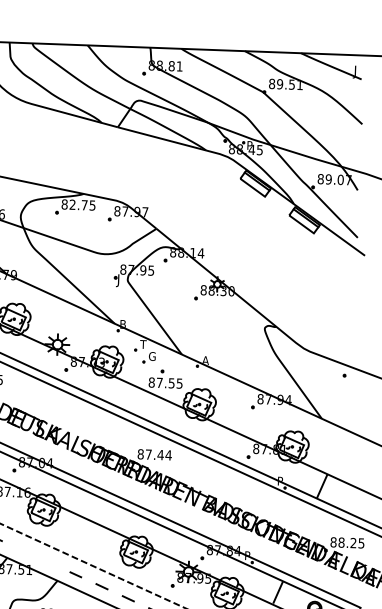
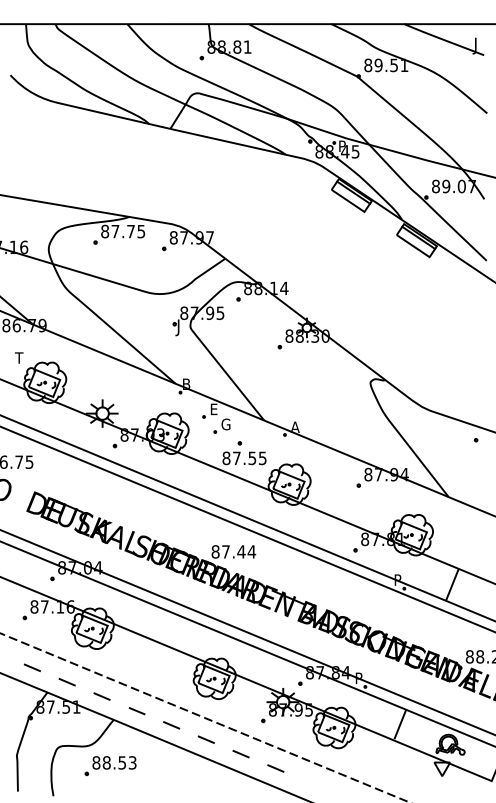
text: (72, 204) -> (115, 231), 82.75 -> 87.75
text: (143, 344) -> (213, 409), T -> E
line: (22, 550) -> (66, 682), added
line: (48, 562) -> (101, 696), added

